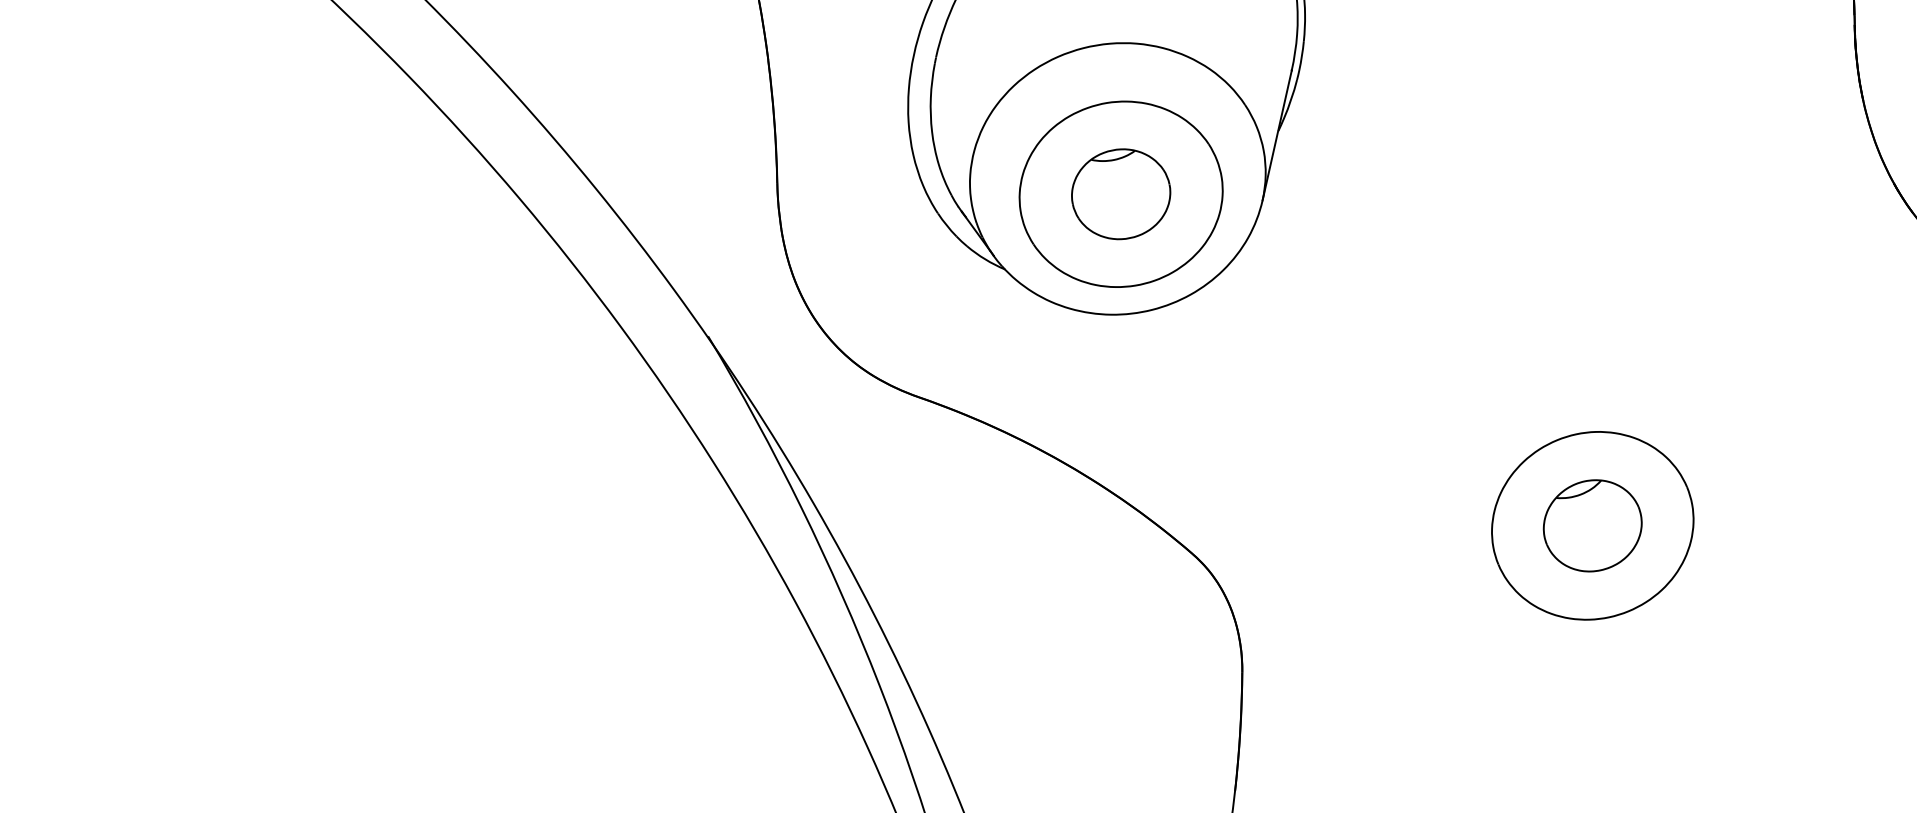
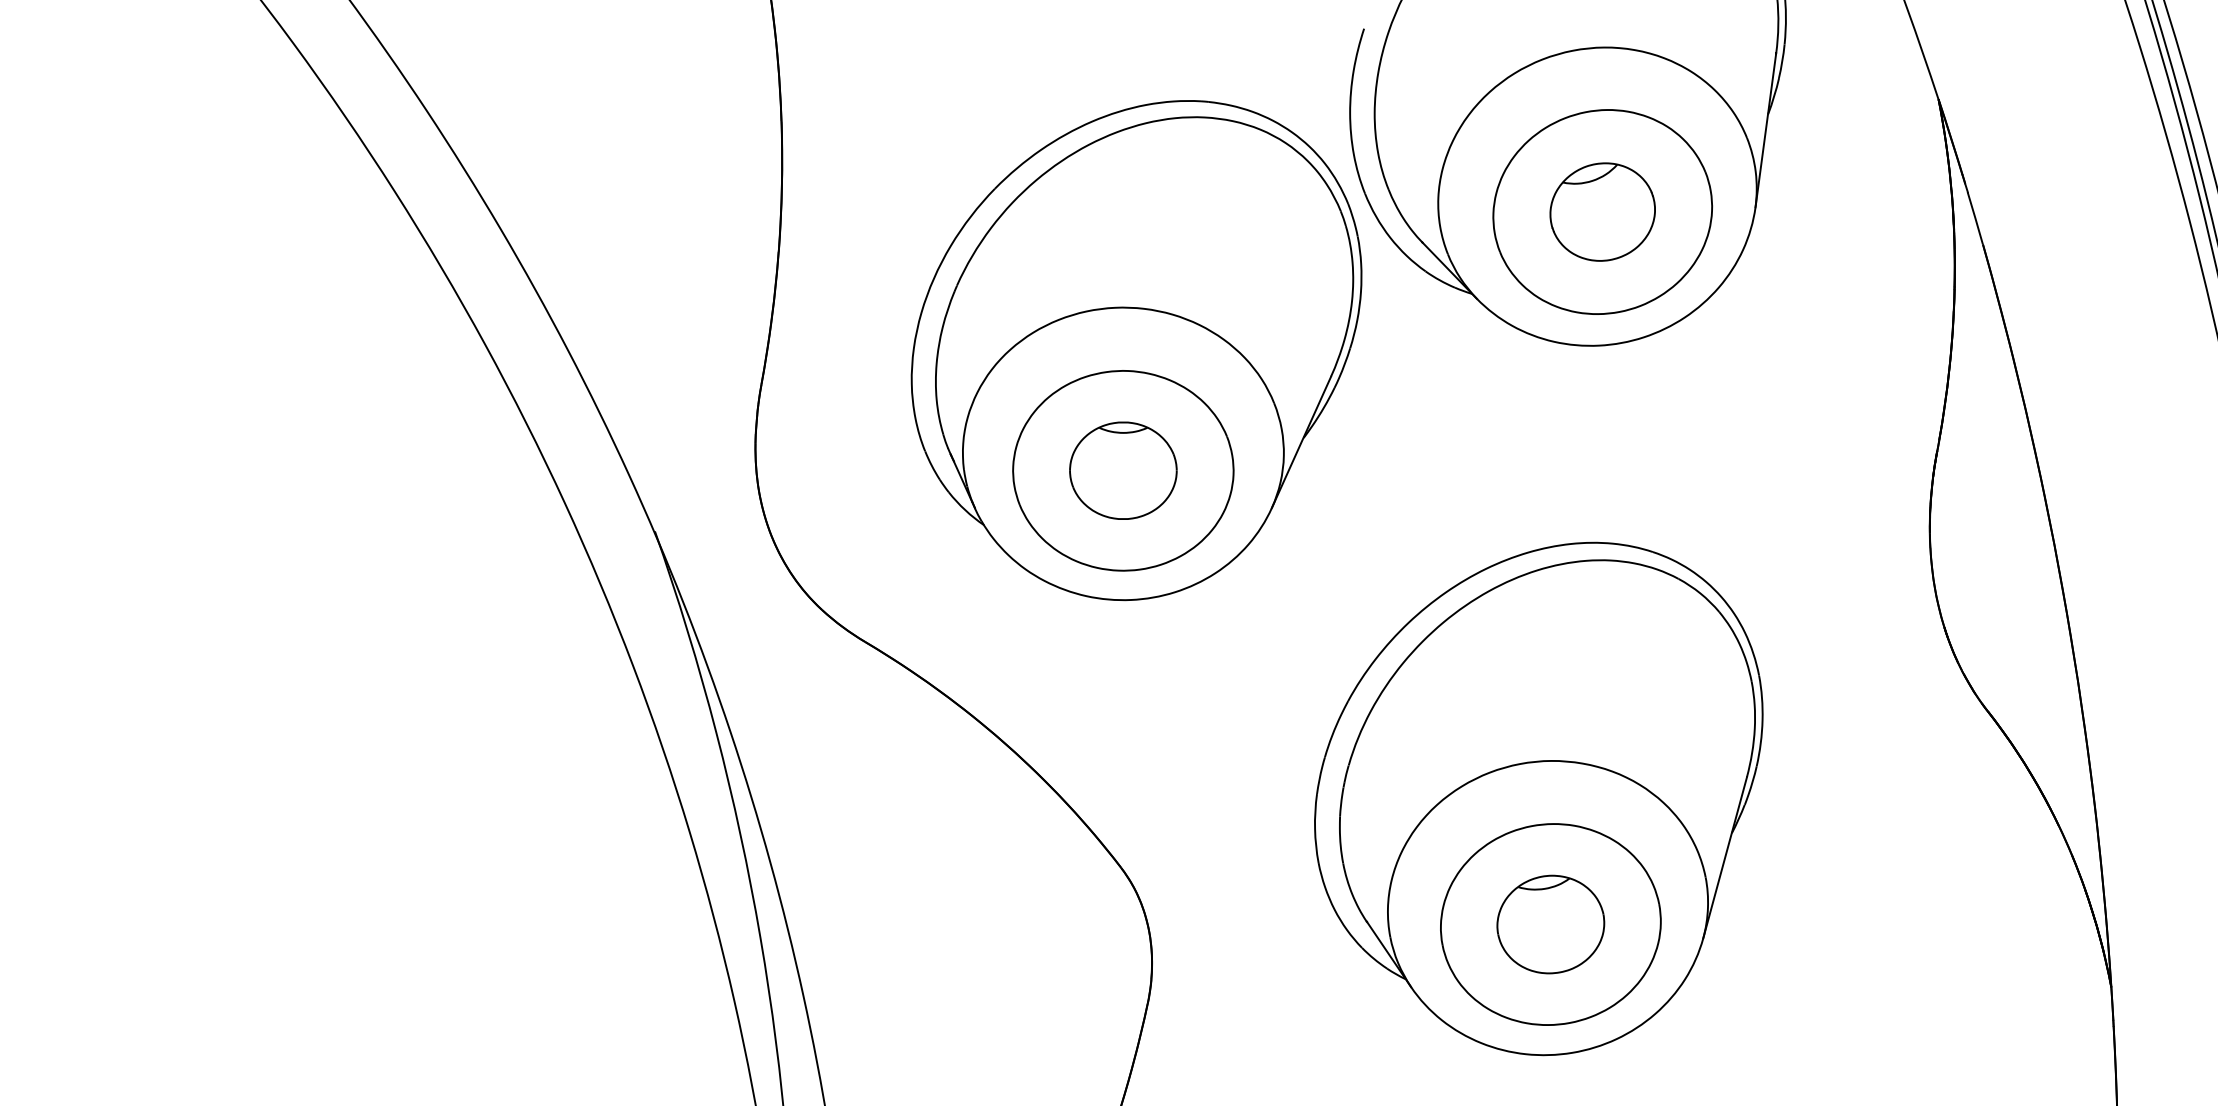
part: (1558, 413) -> (1538, 798), added

